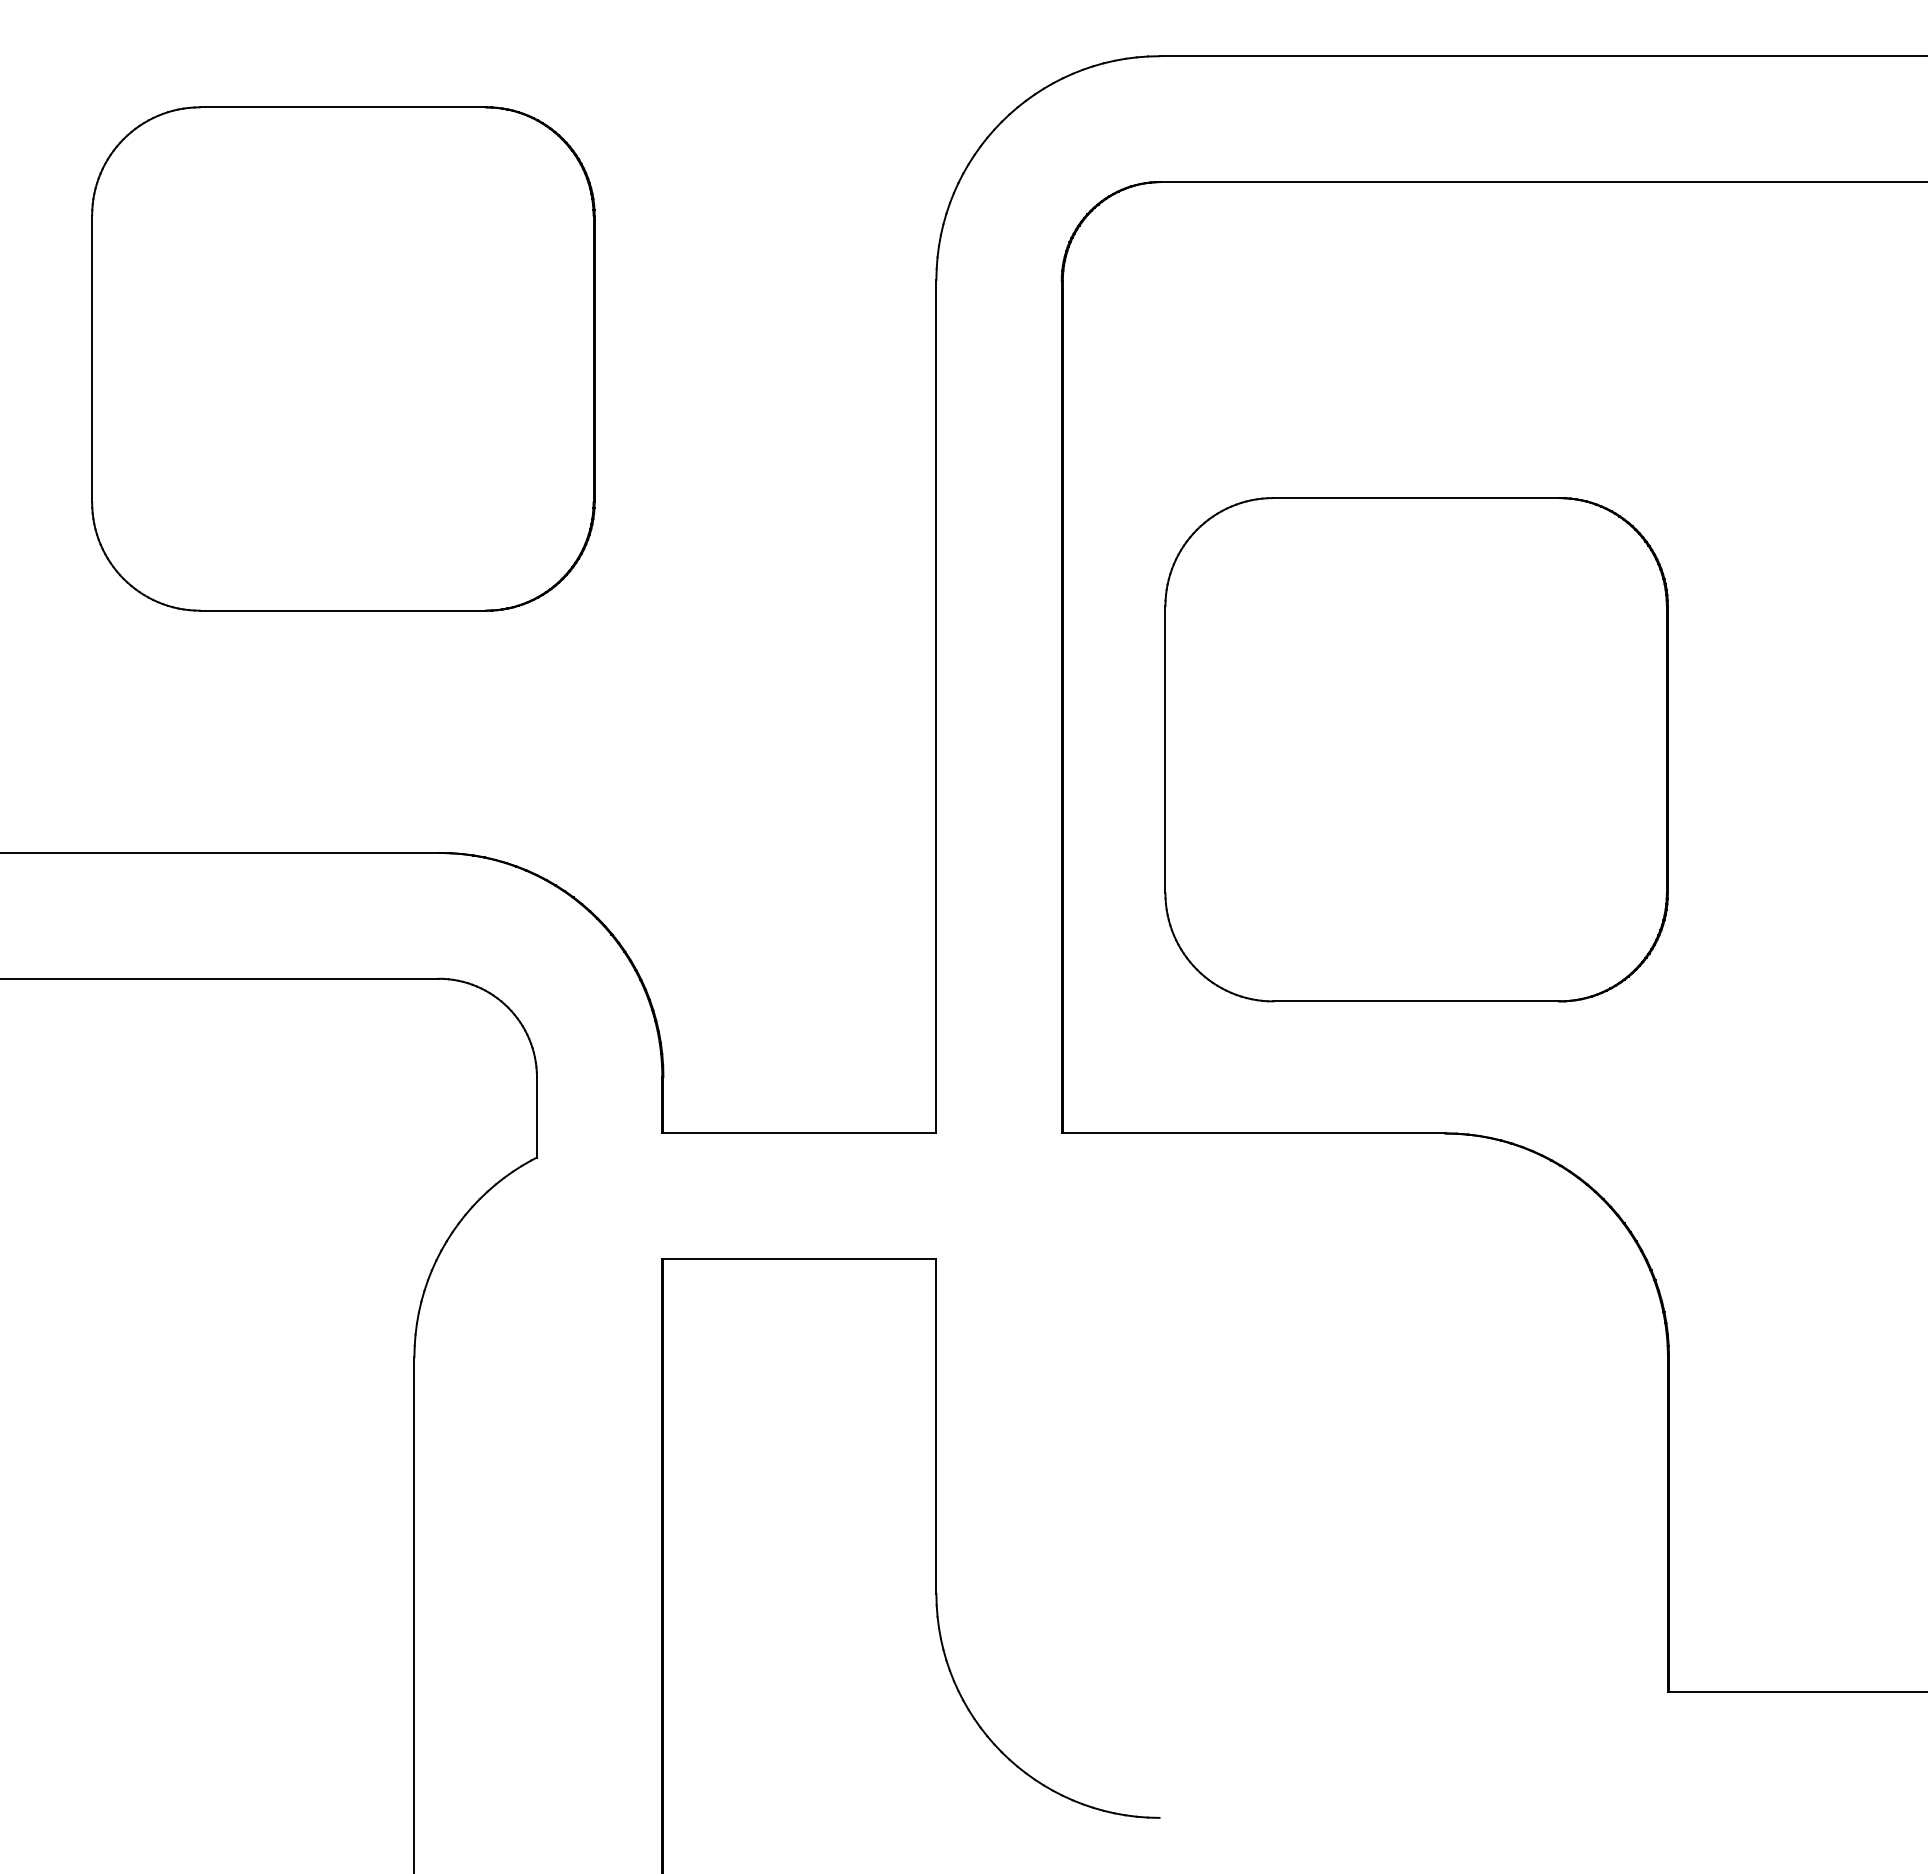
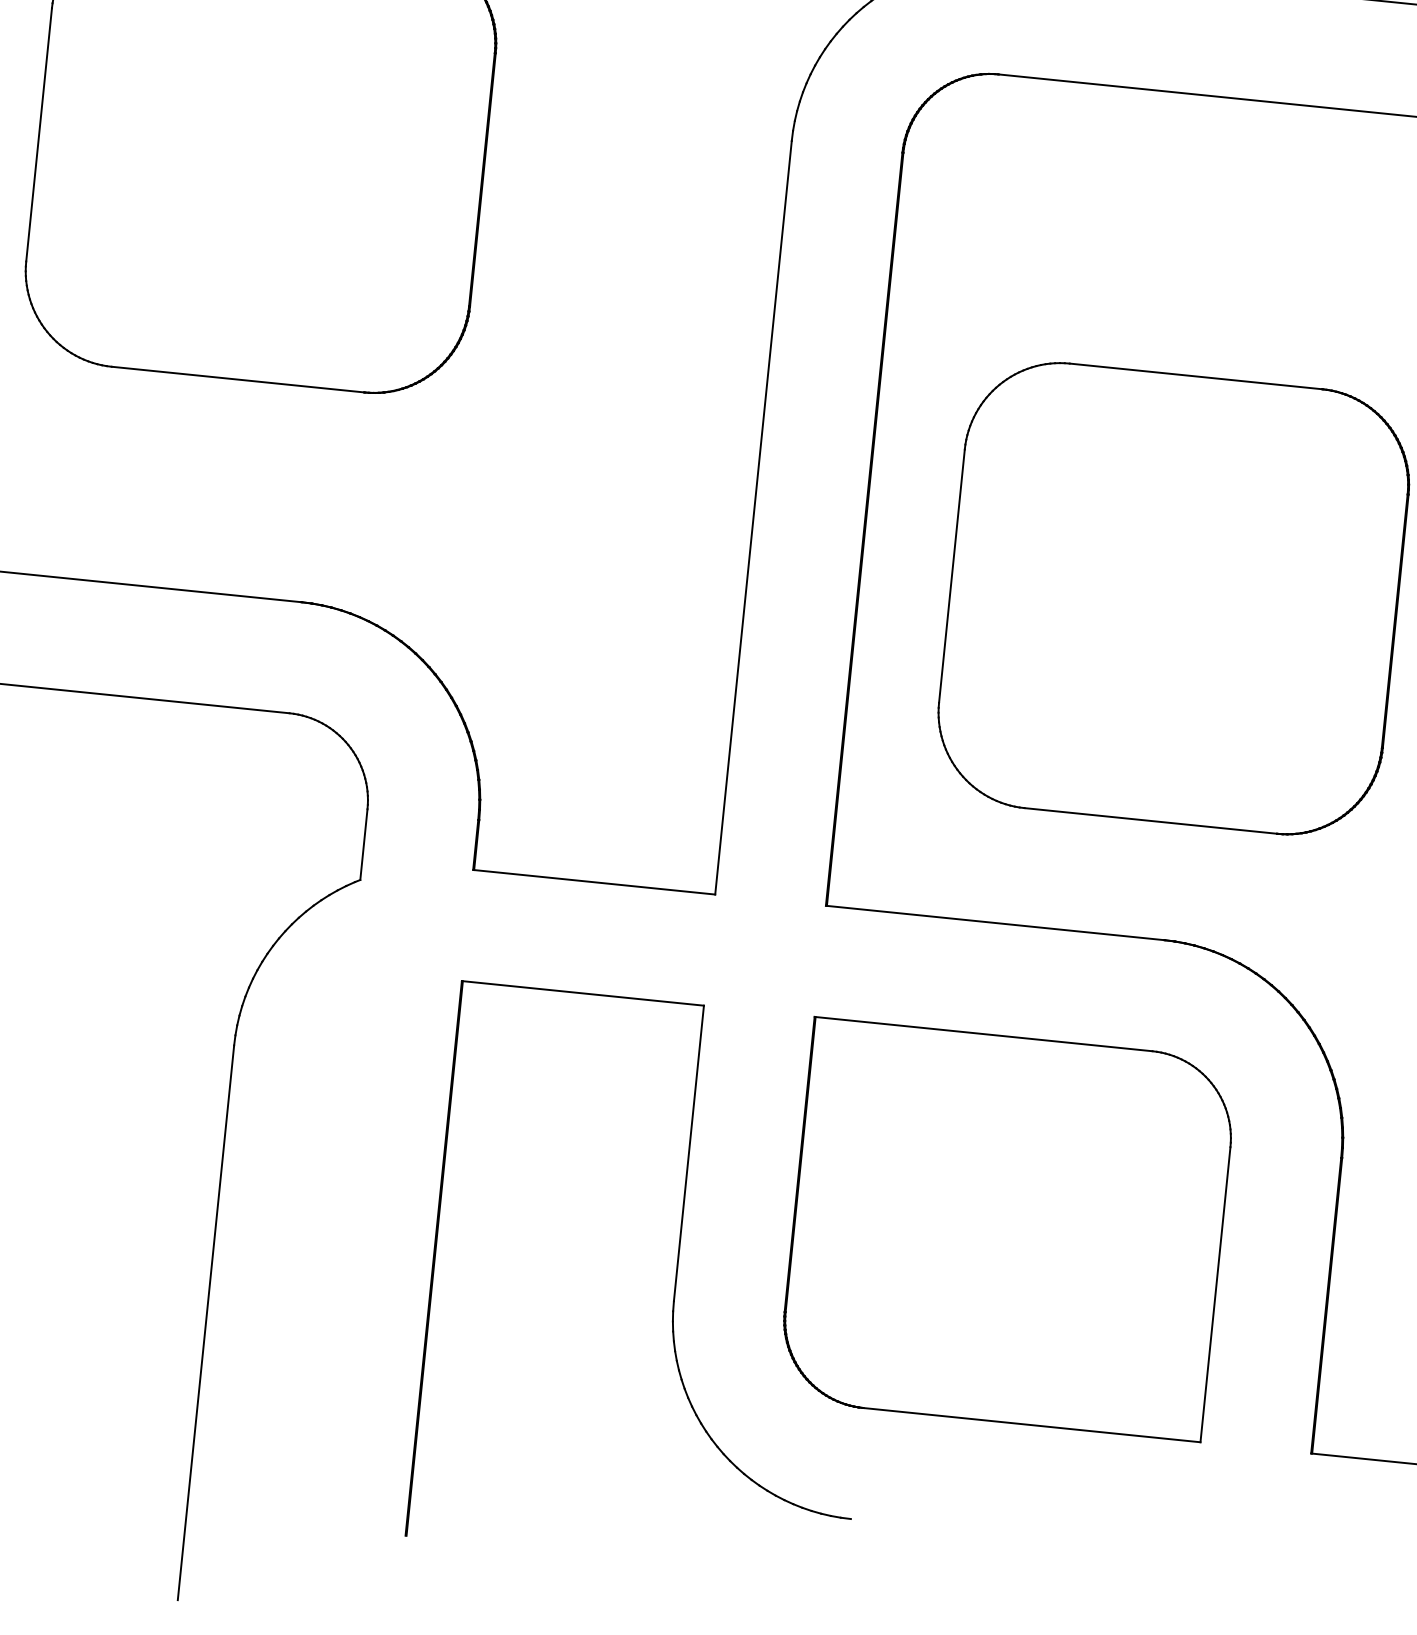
part: (1301, 1475) -> (1006, 1229), added

